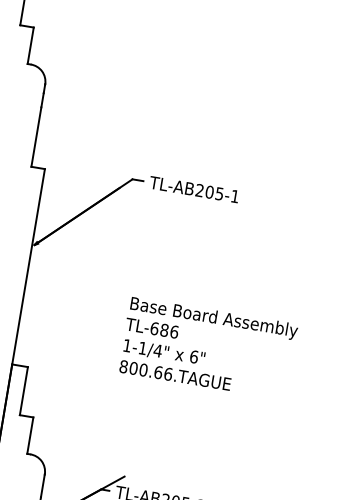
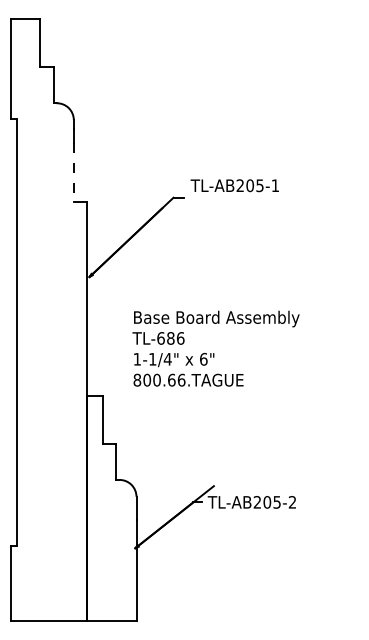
line: (36, 137) -> (73, 172), solid -> dashed
text: (193, 189) -> (234, 185), moved
text: (207, 348) -> (215, 348), moved

